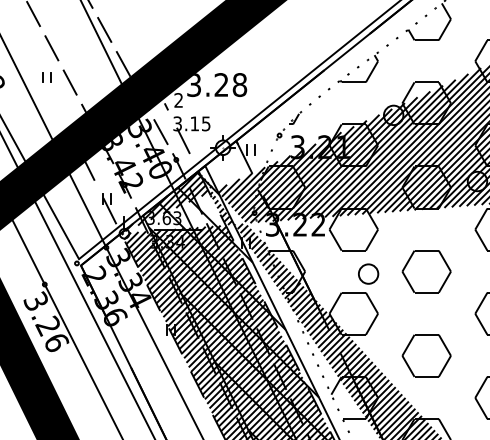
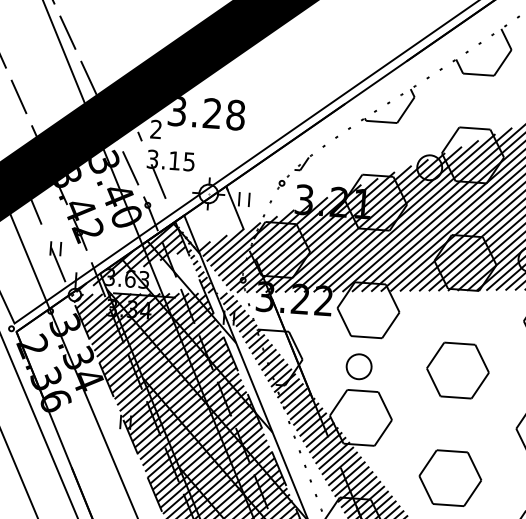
part: (368, 273) -> (359, 365), moved

